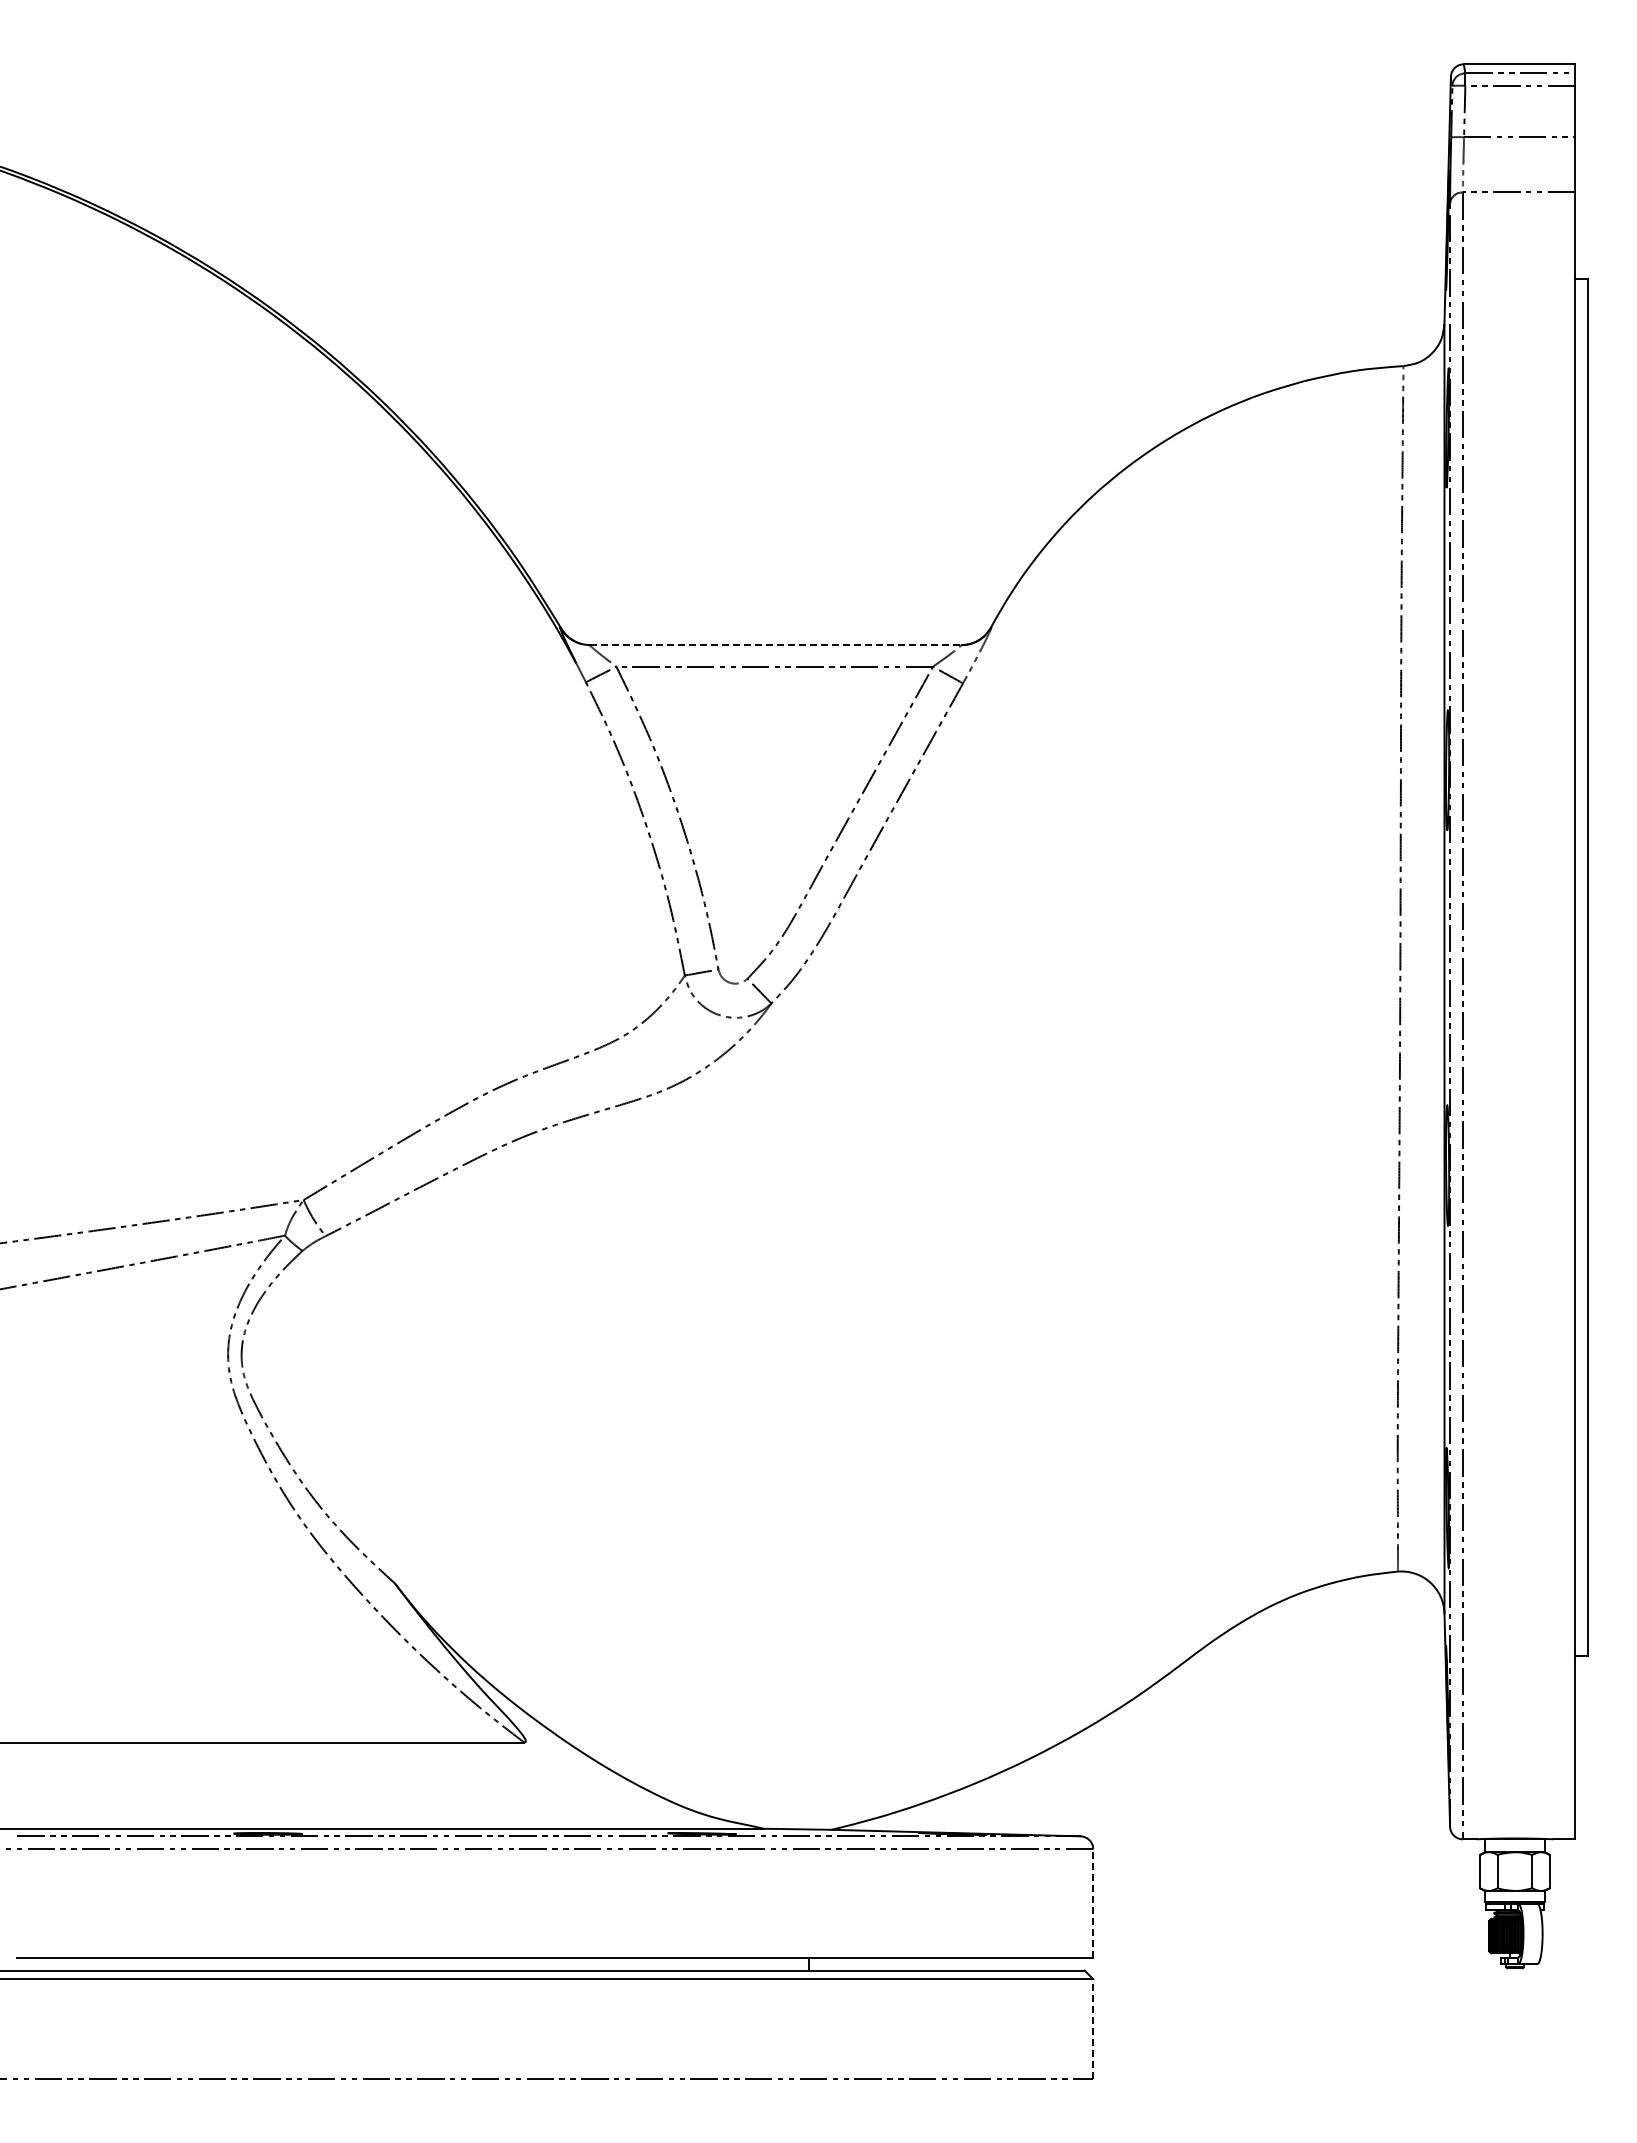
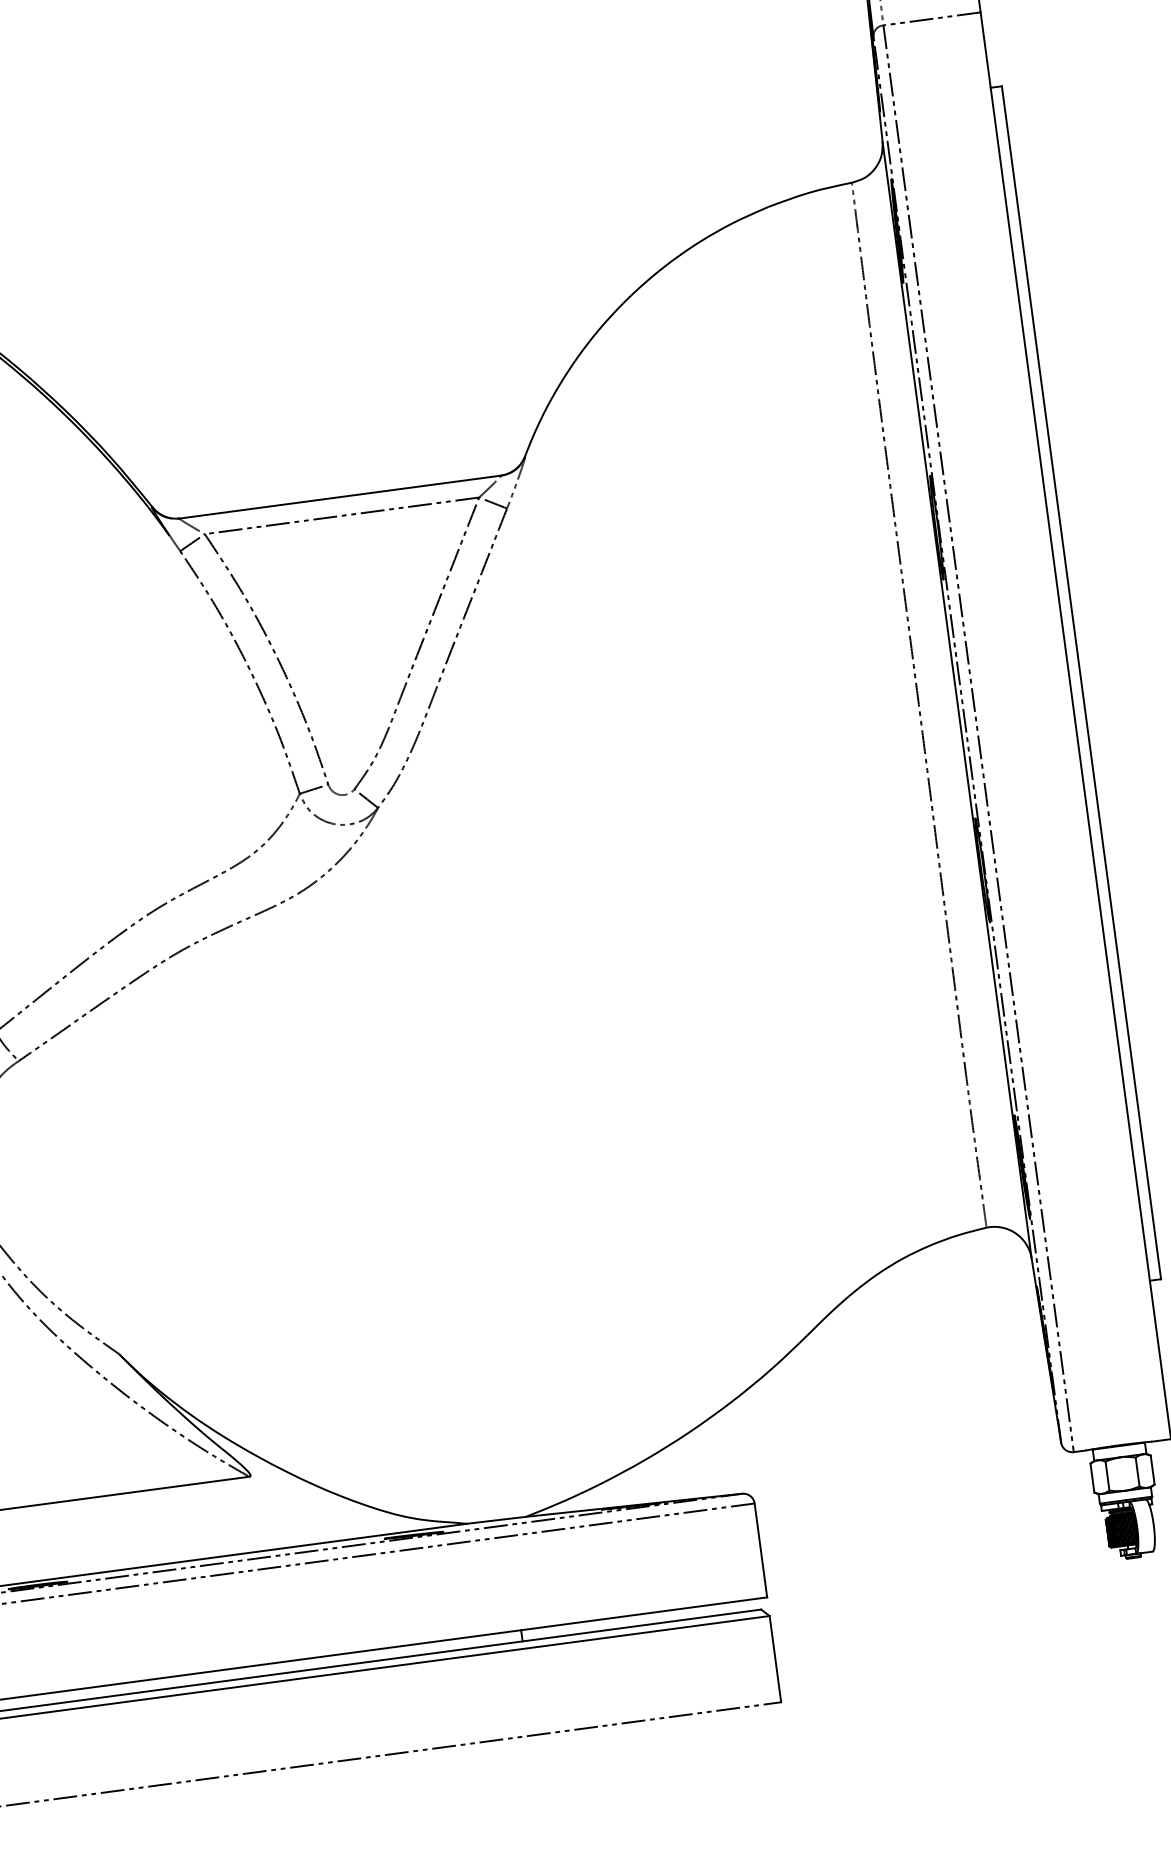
line: (775, 645) -> (340, 497), dashed -> solid
line: (1093, 1902) -> (761, 1549), dashed -> solid
line: (1093, 2028) -> (775, 1658), dashed -> solid

